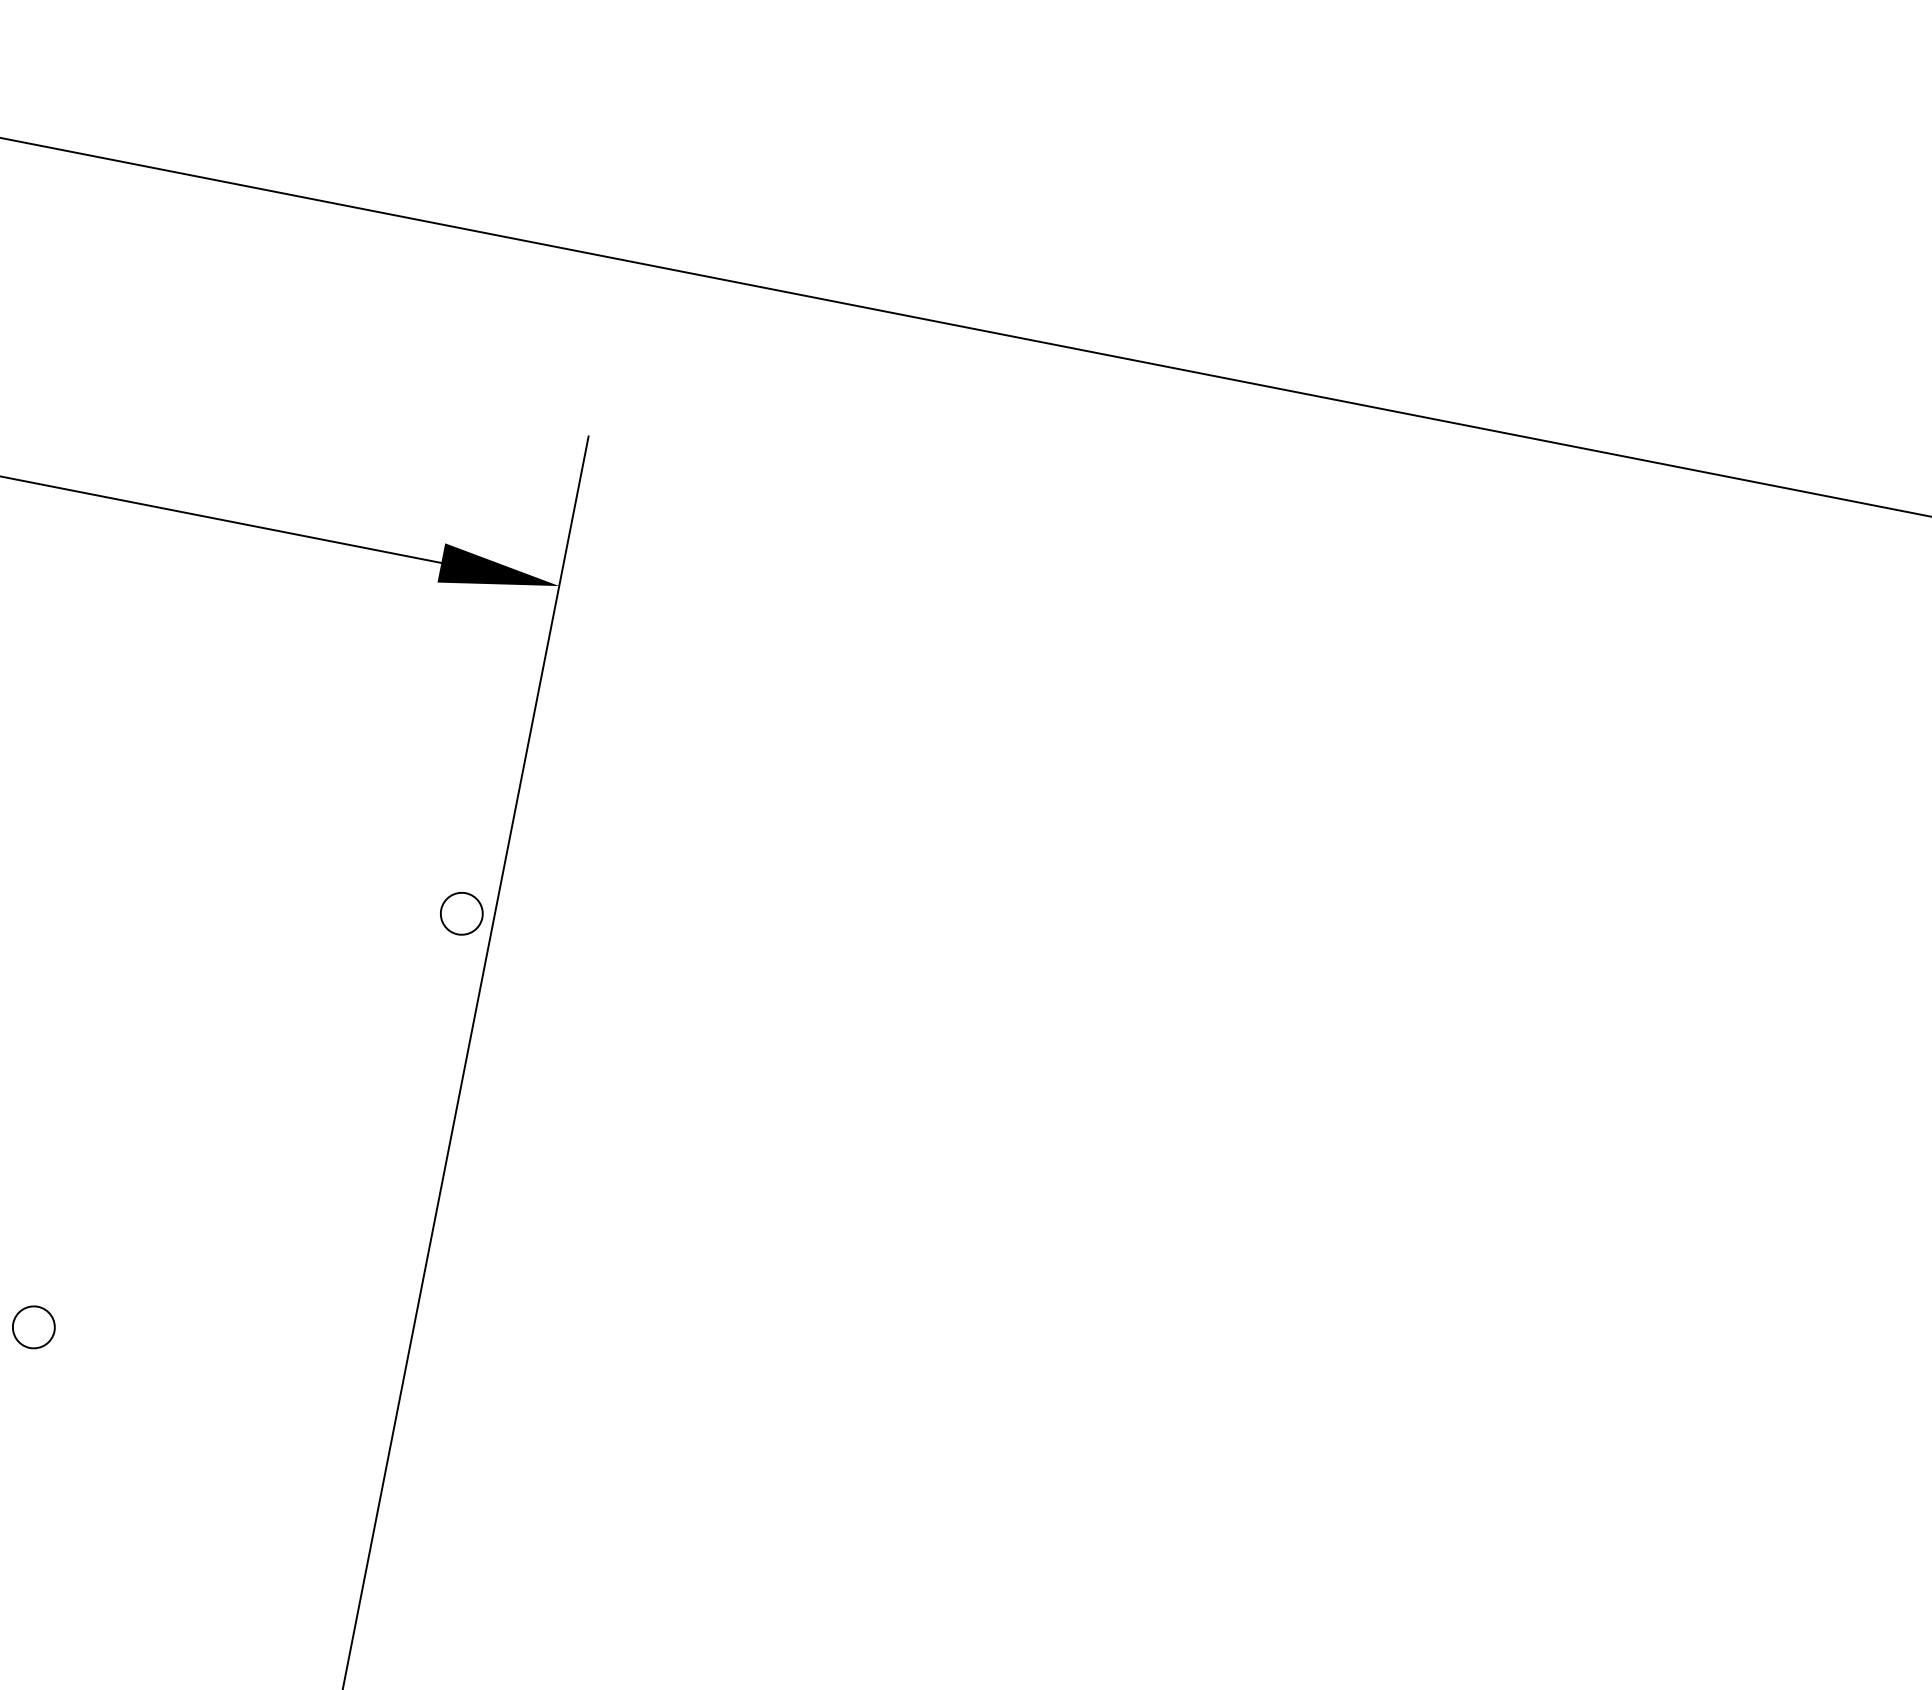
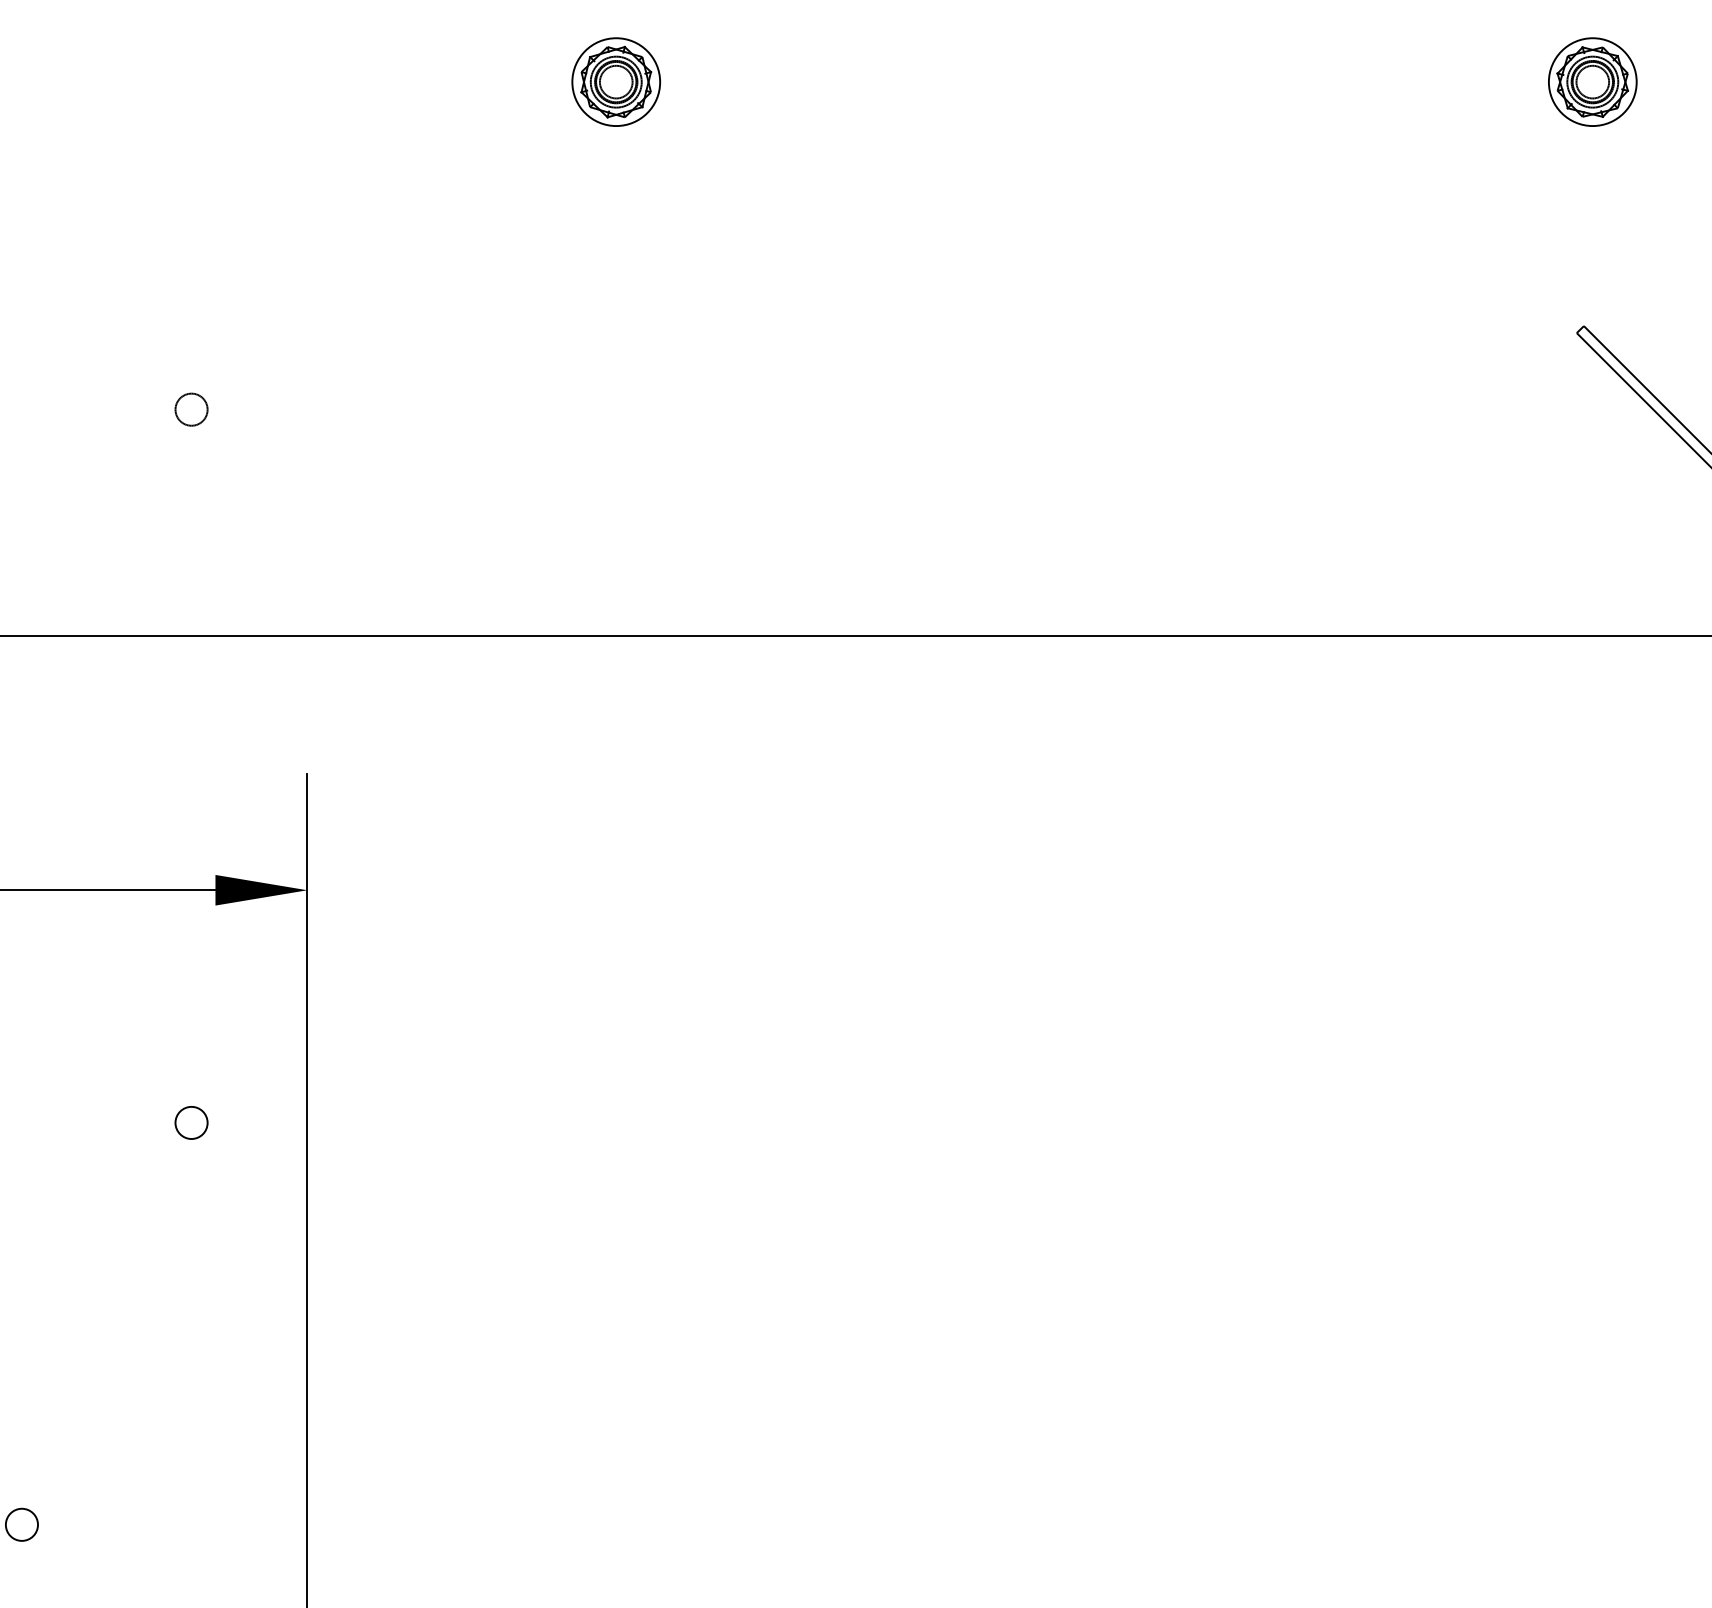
circle: (461, 913) -> (191, 1122), moved

